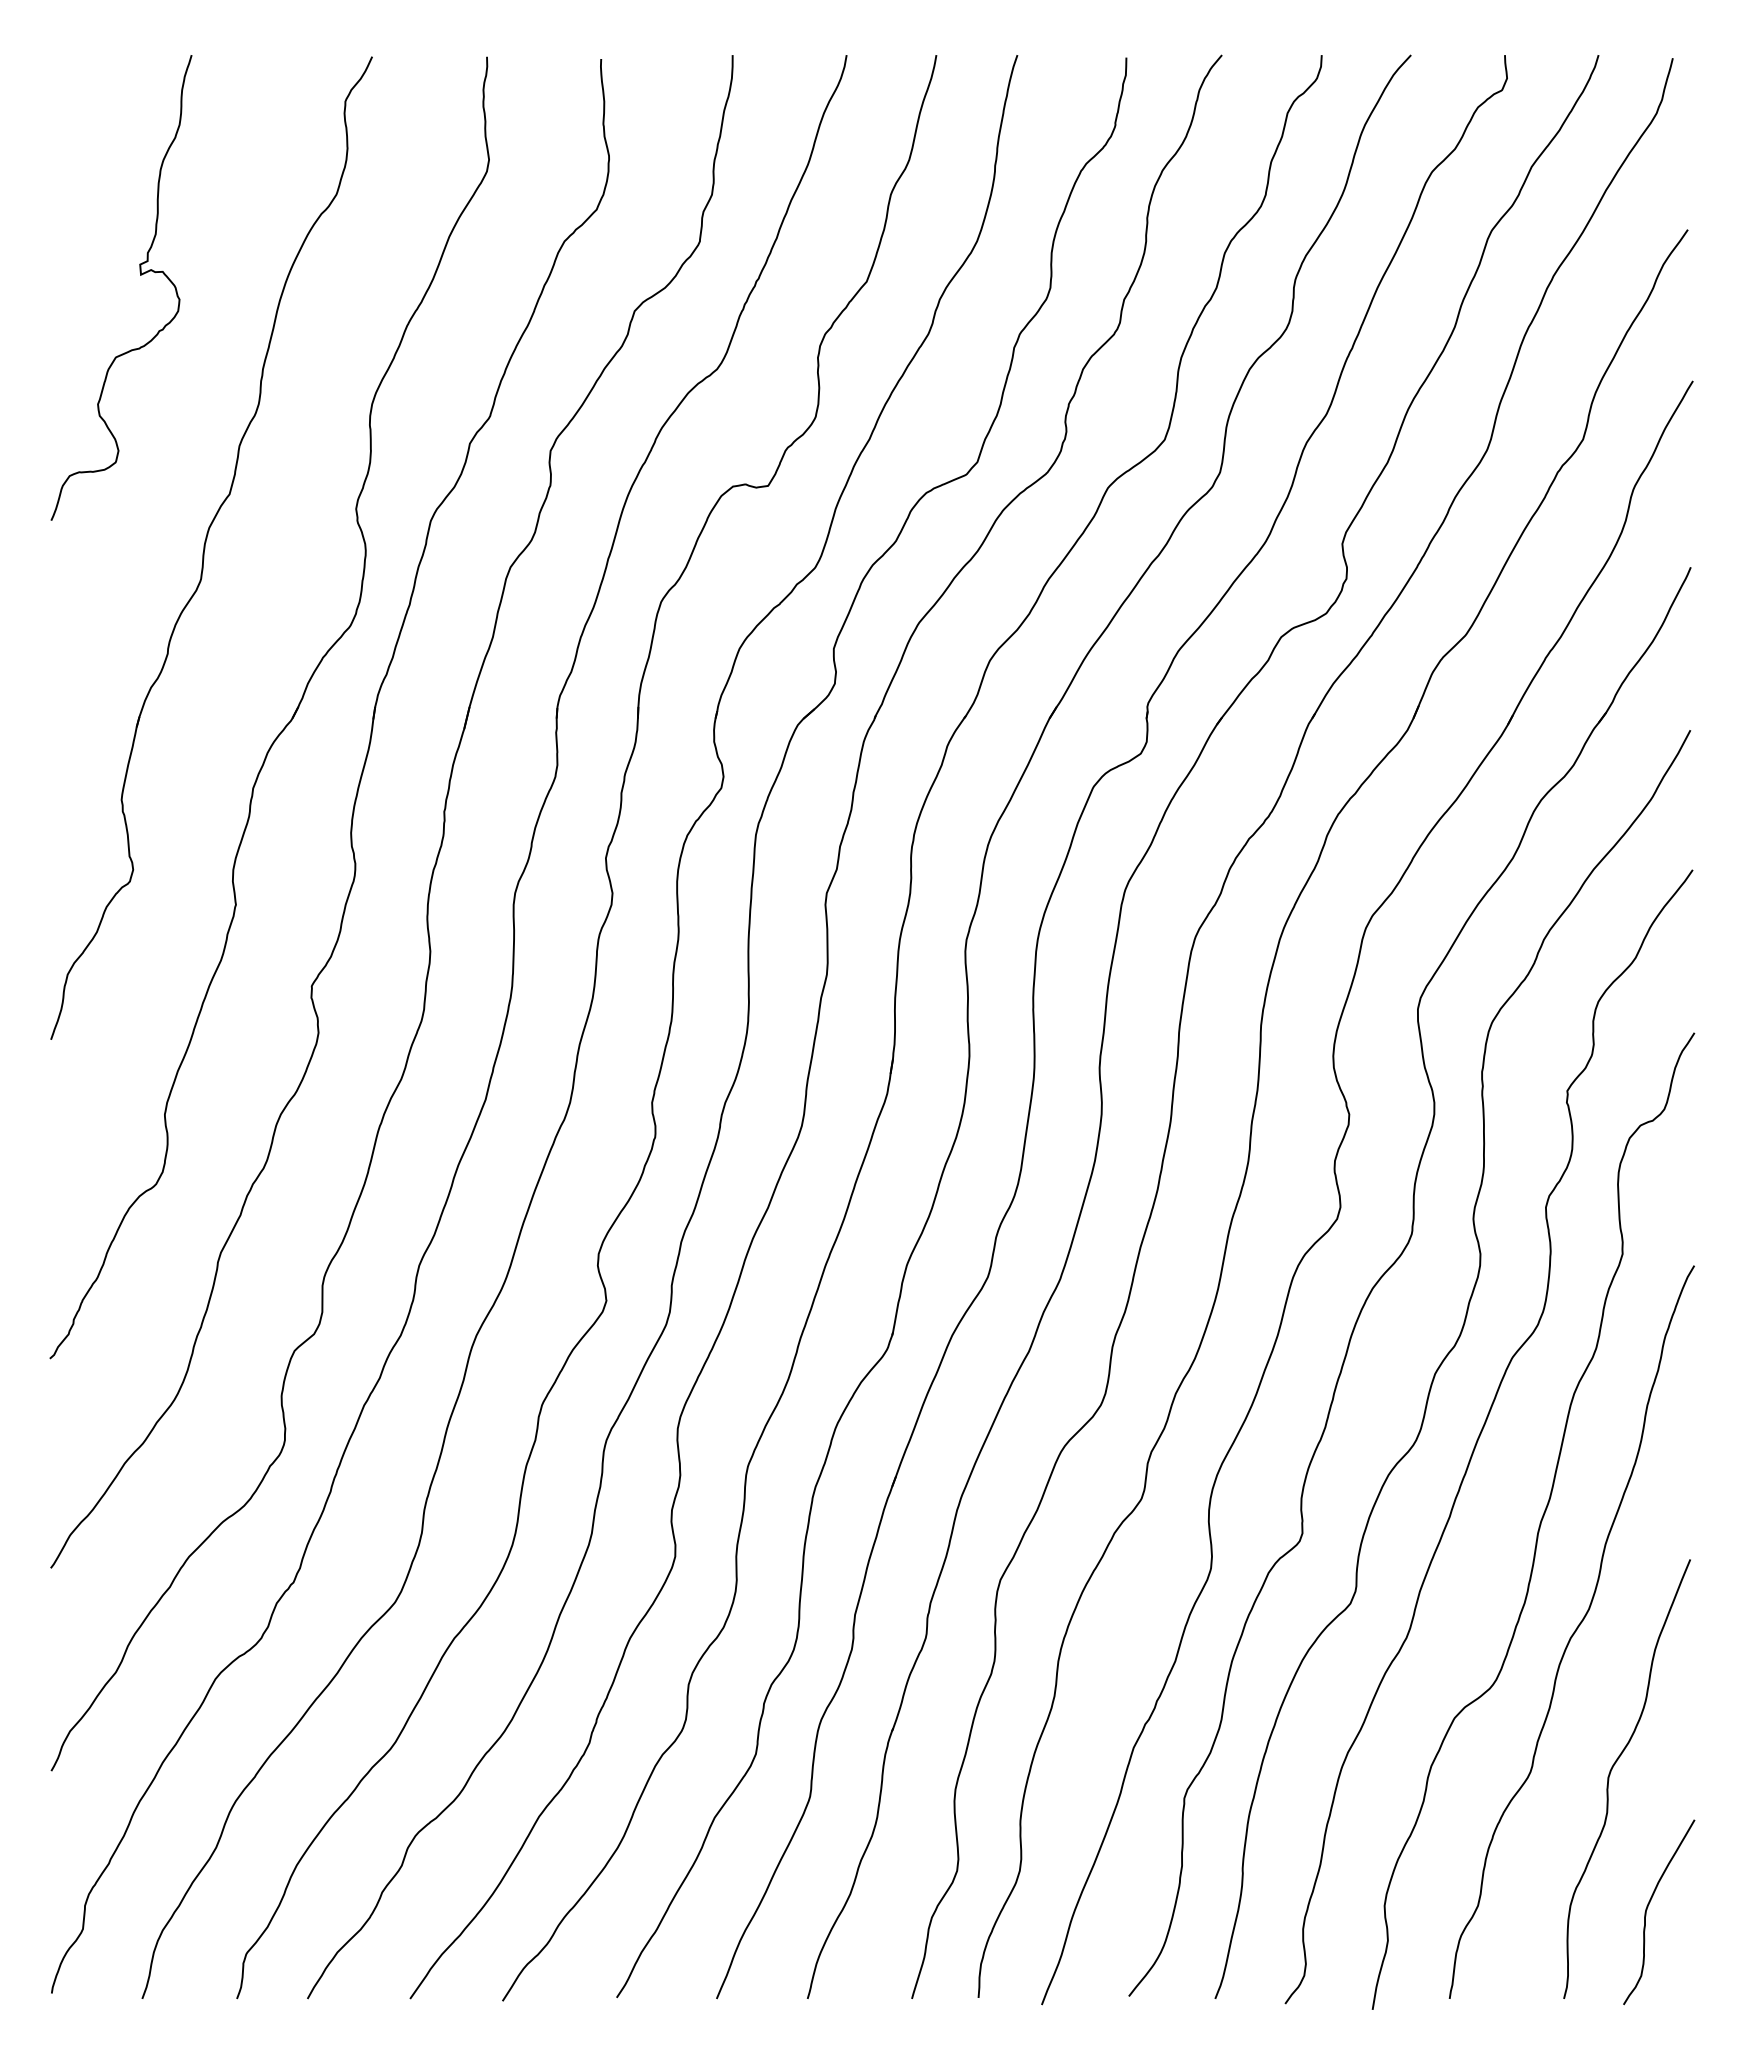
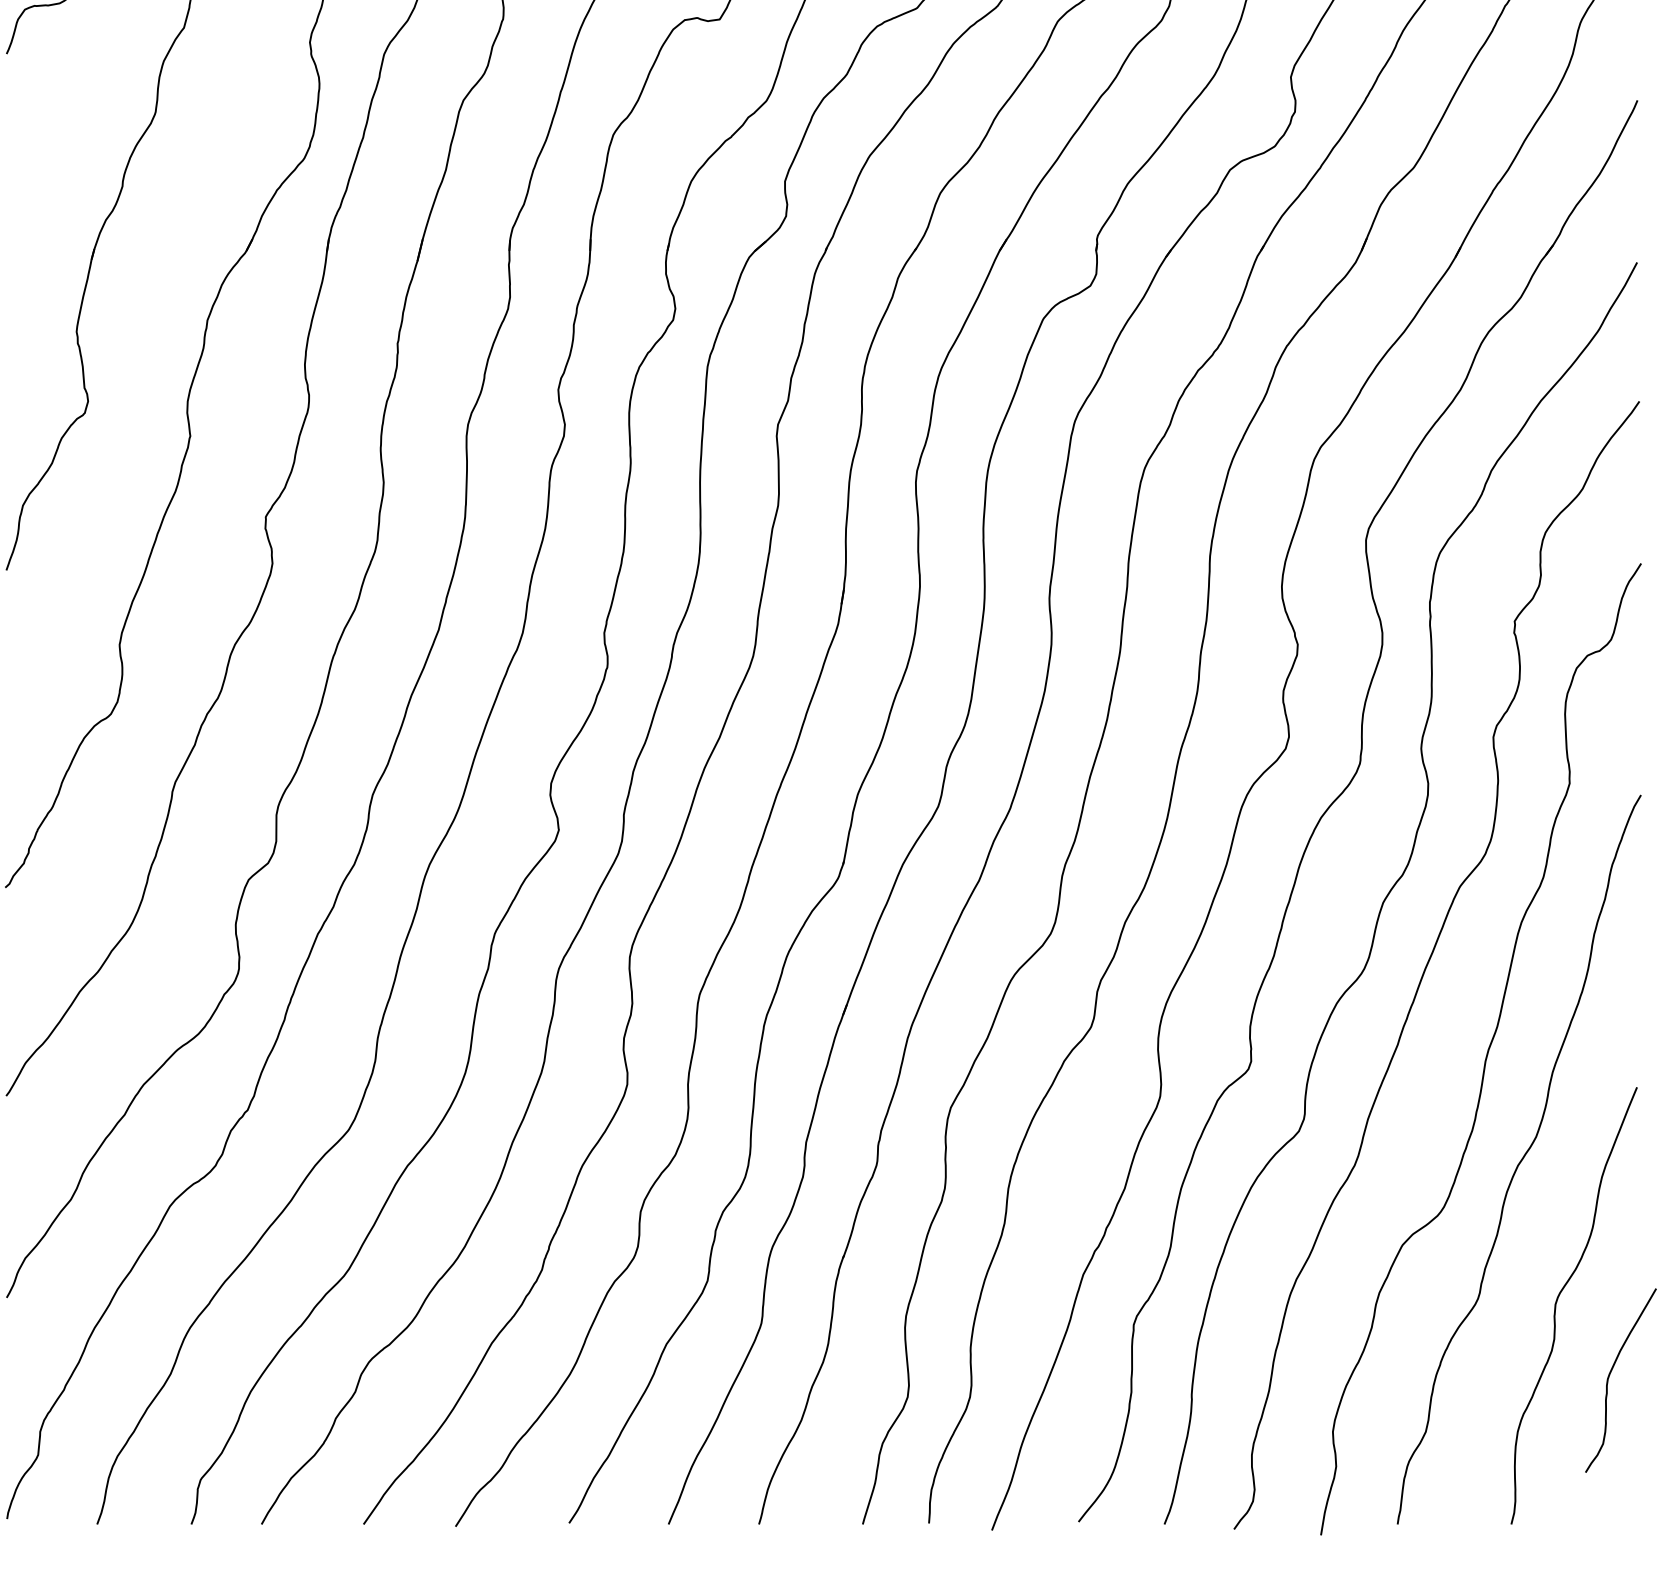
curve: (1648, 1907) -> (1610, 1375), moved

